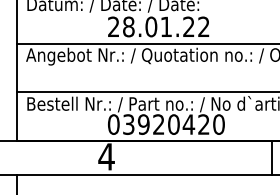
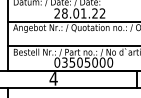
text: (173, 124) -> (87, 62), 03920420 -> 03505000

